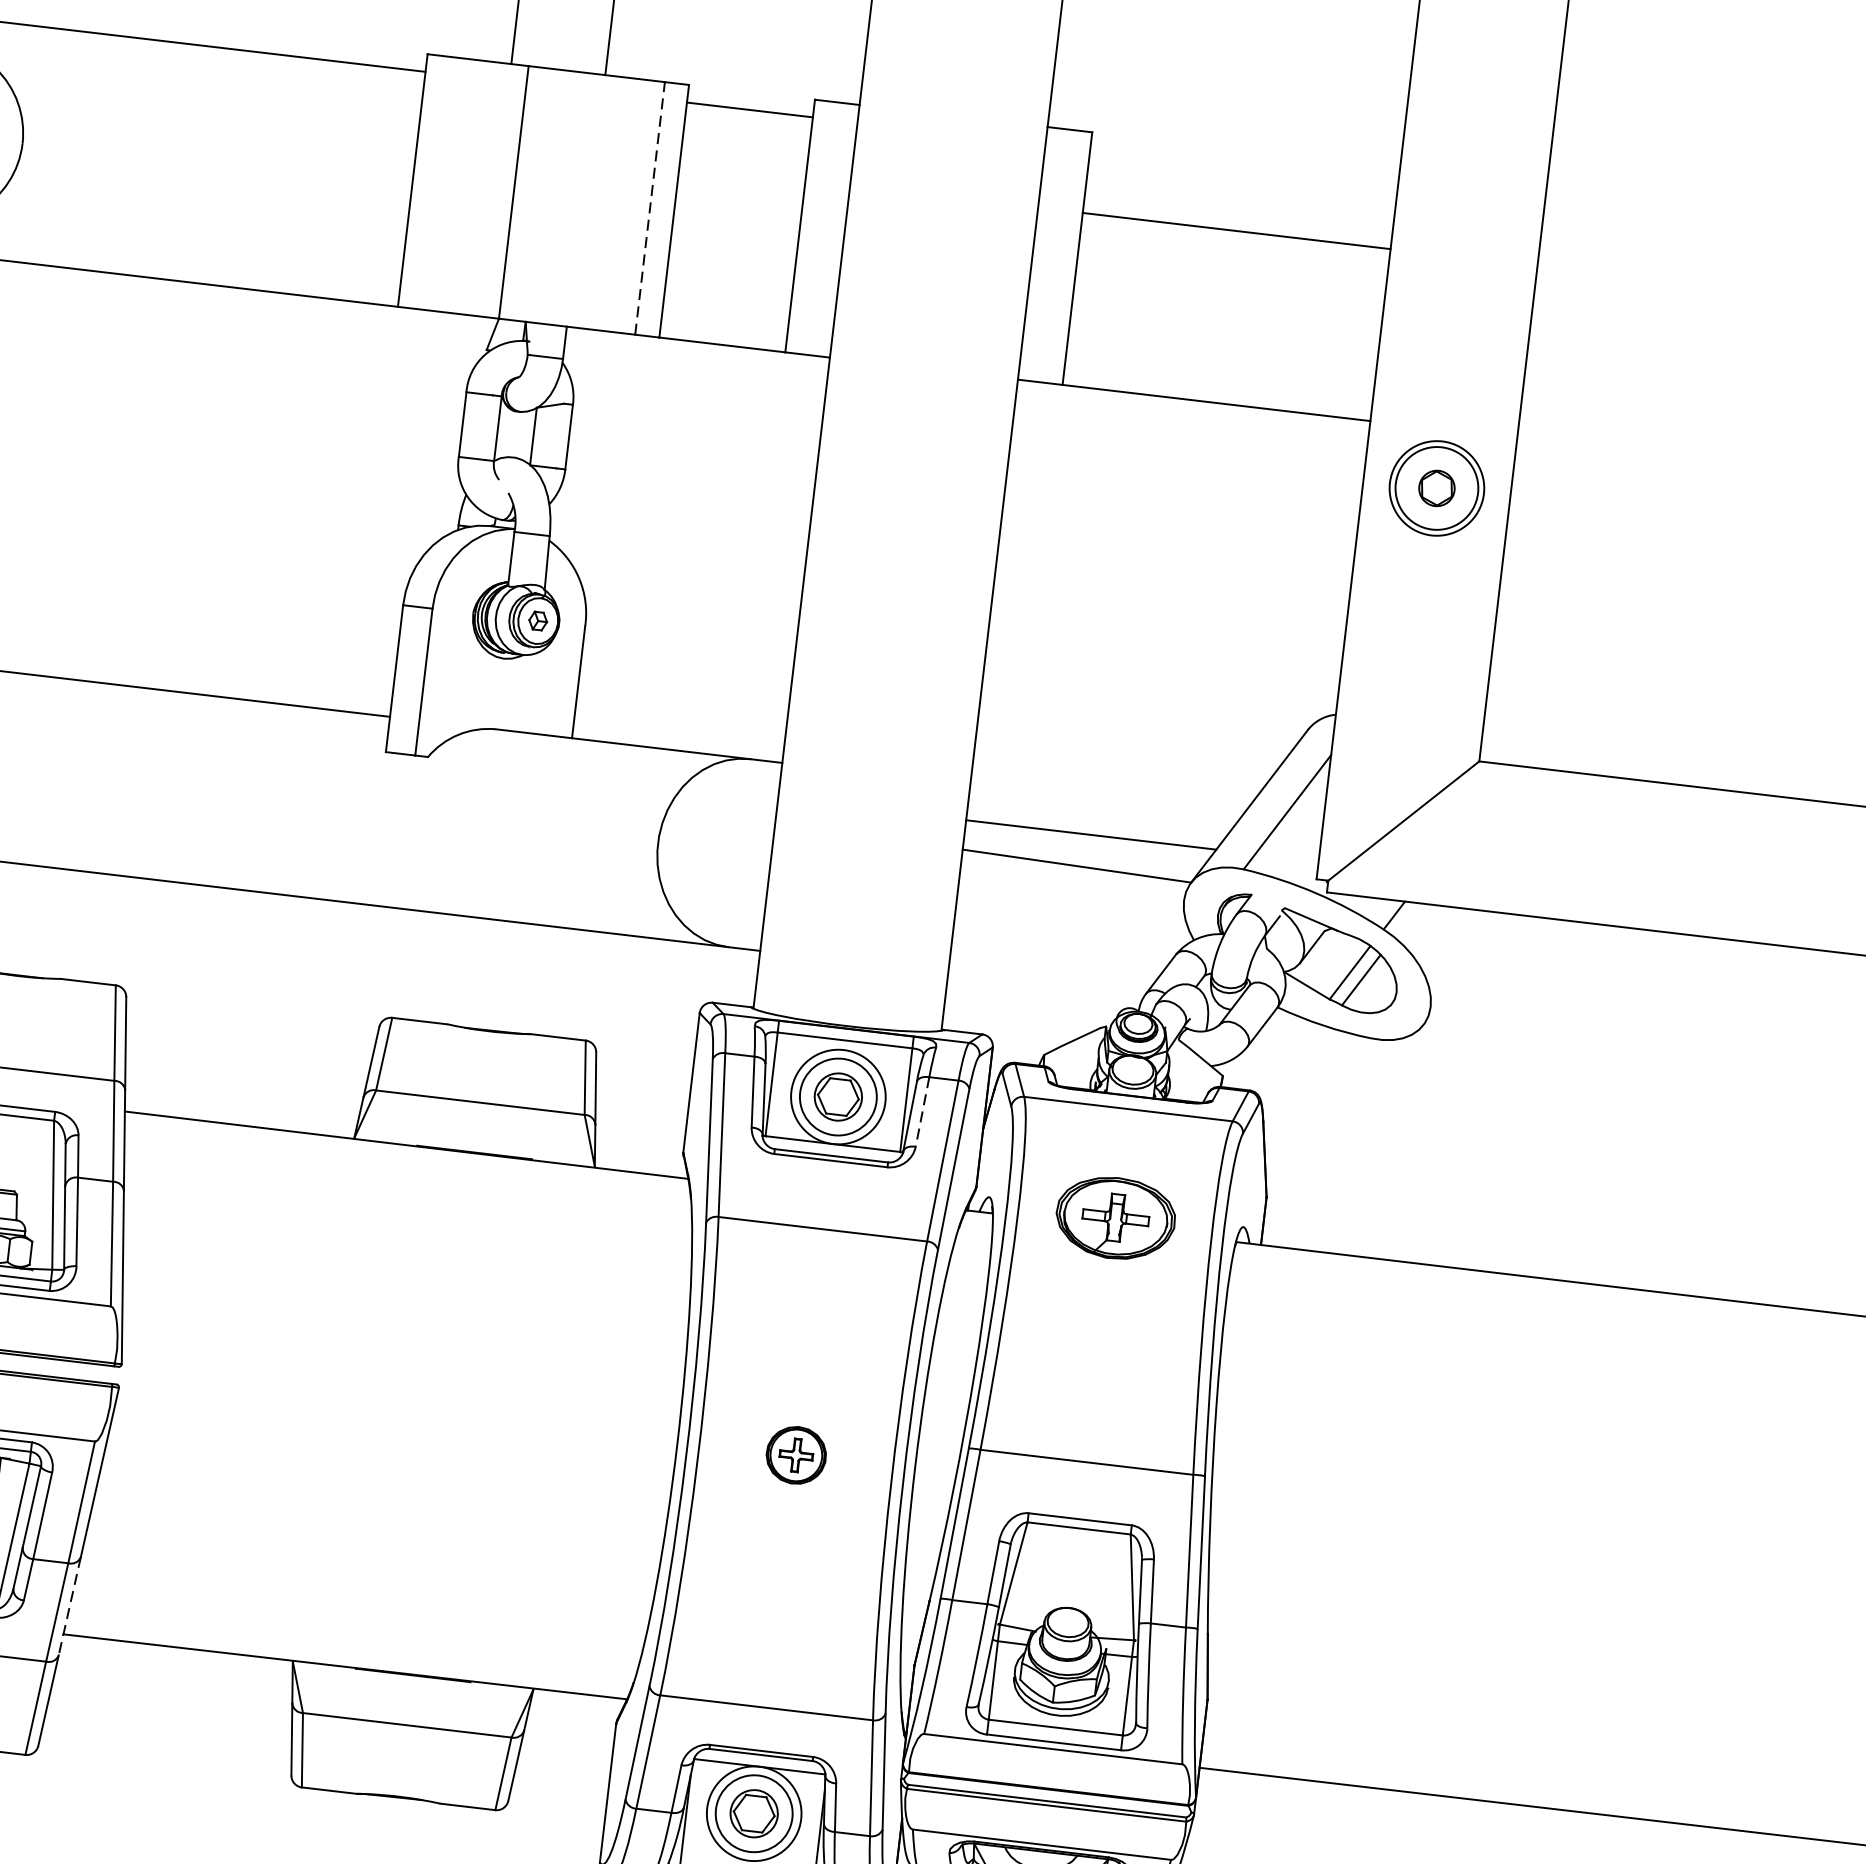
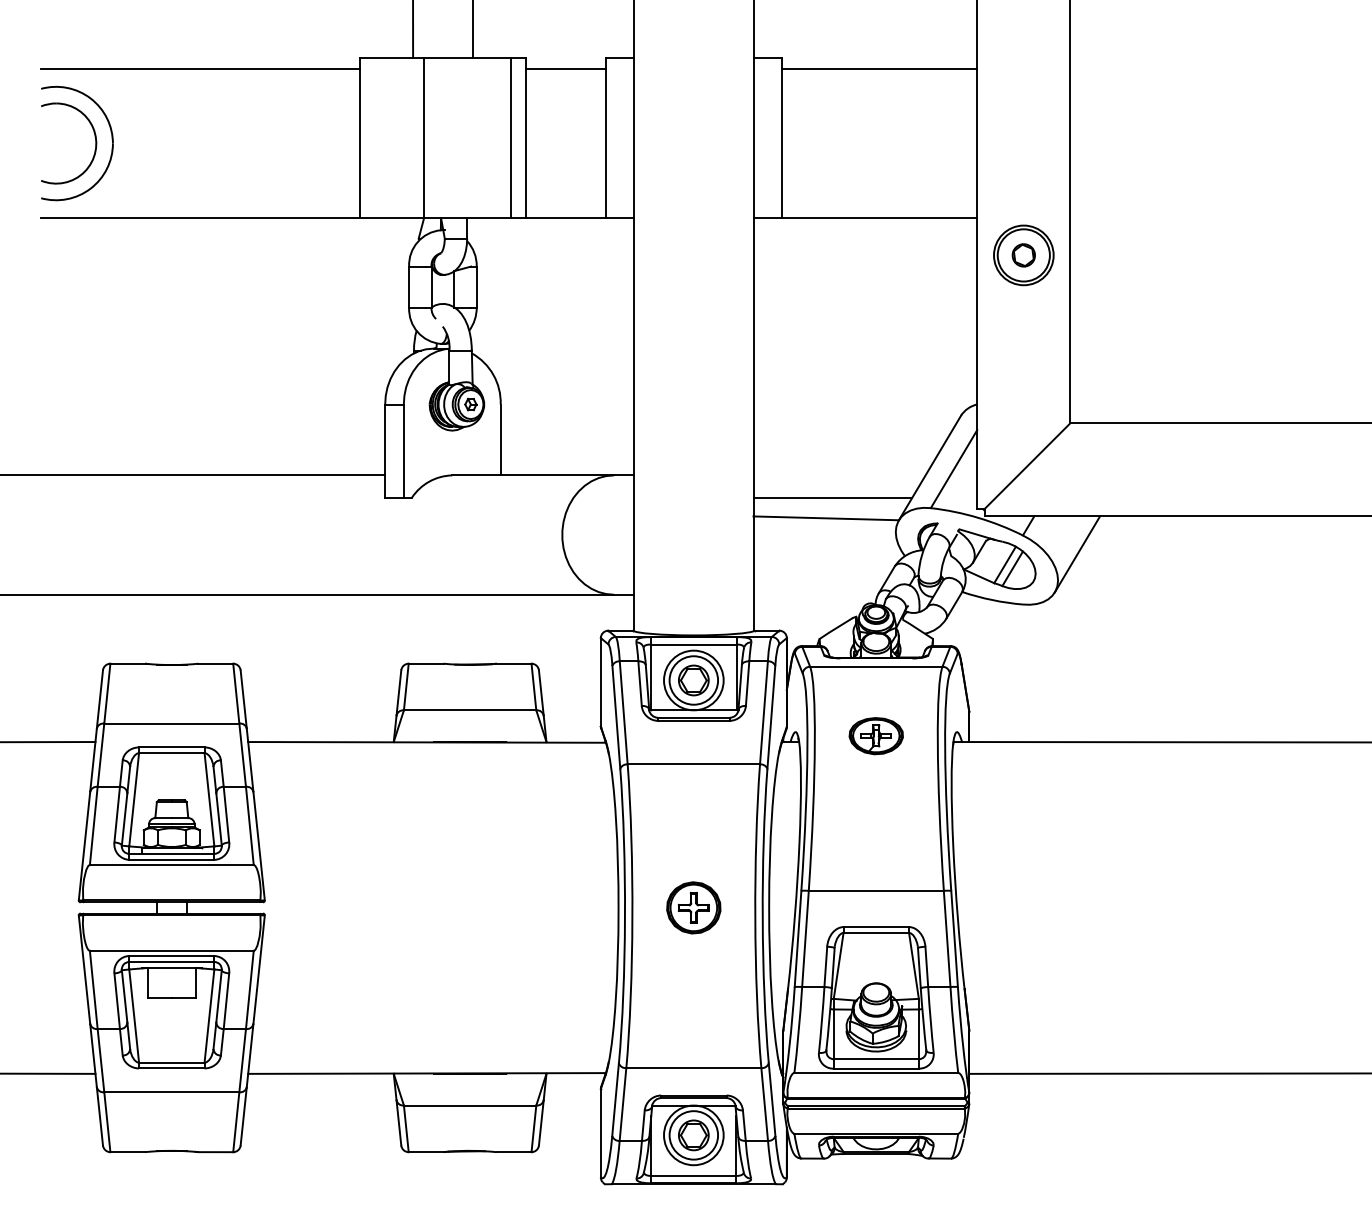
line: (650, 207) -> (510, 137), dashed -> solid
line: (1236, 230) -> (879, 68), moved
line: (1466, 969) -> (1077, 554), added
line: (922, 1113) -> (747, 684), dashed -> solid
part: (1114, 1218) -> (875, 736), size x0.71
part: (795, 1454) -> (693, 907), size x1.43
line: (70, 1605) -> (250, 1055), dashed -> solid

